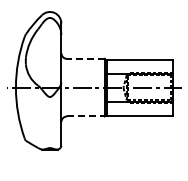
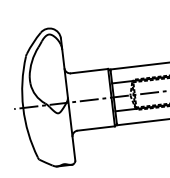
line: (85, 58) -> (89, 70), dashed -> solid
line: (85, 116) -> (95, 128), dashed -> solid

